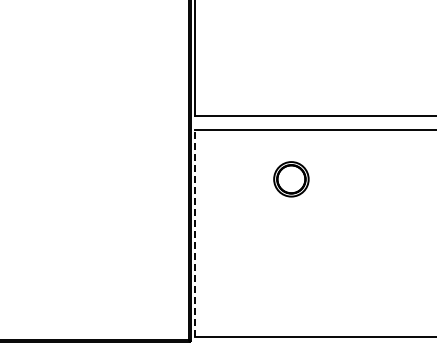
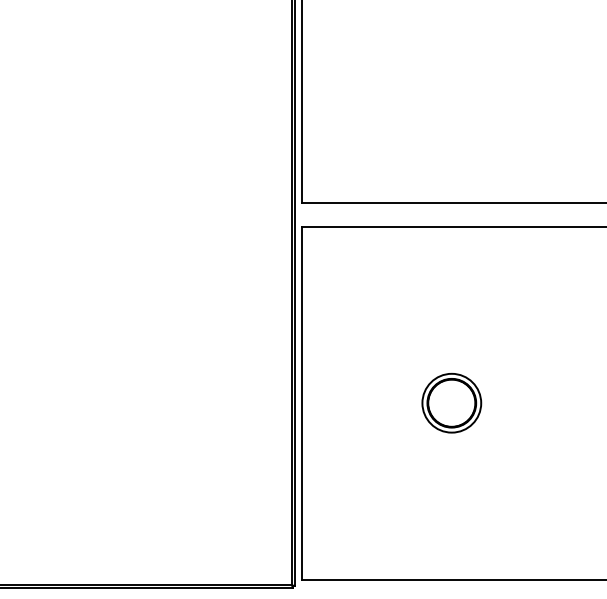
part: (291, 179) -> (451, 403), moved
line: (195, 233) -> (302, 403), dashed -> solid

